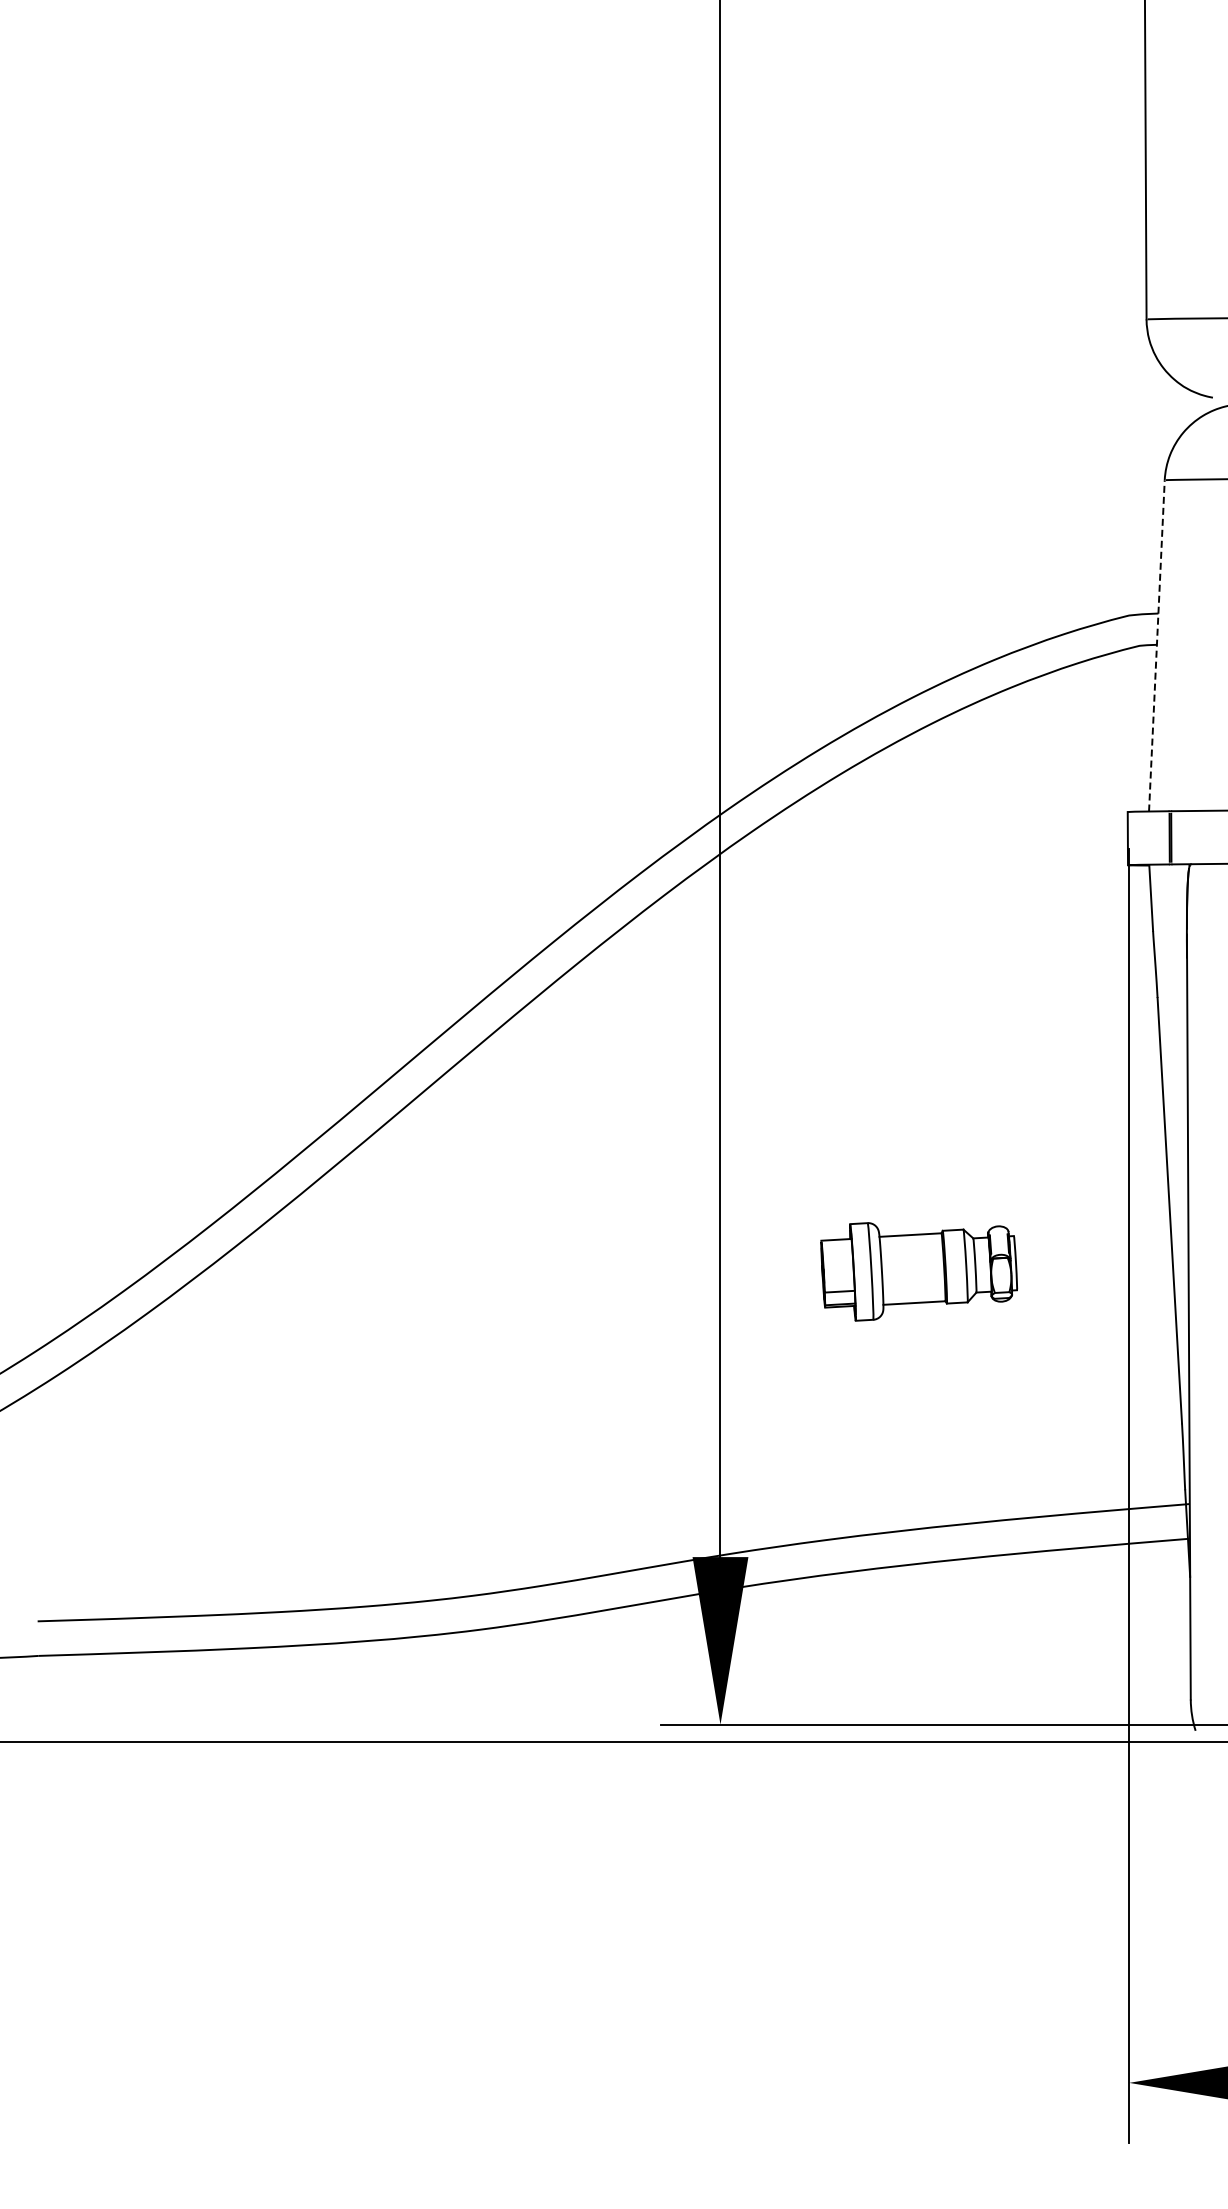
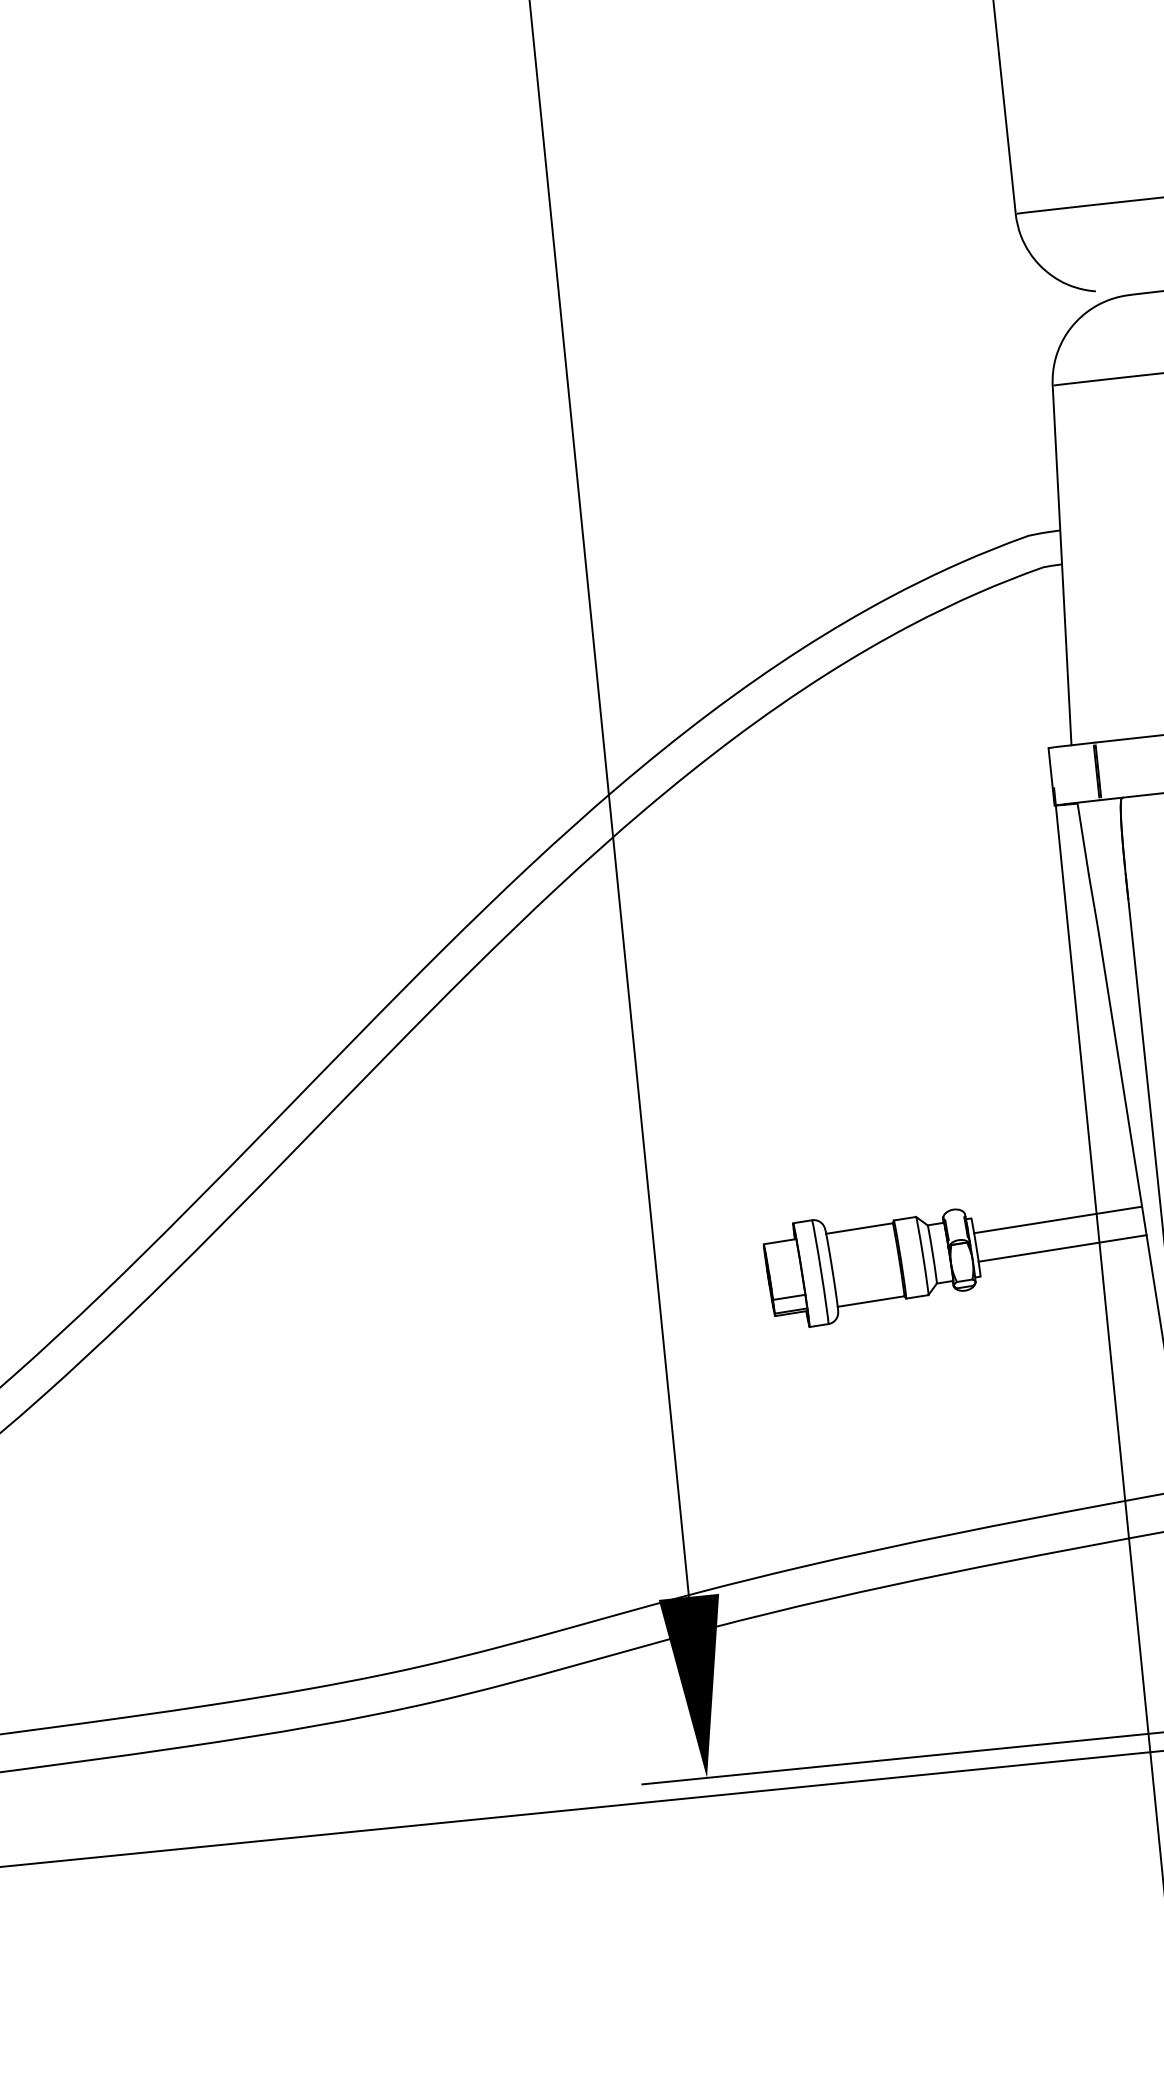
line: (1156, 645) -> (1061, 565), dashed -> solid
line: (1093, 1244) -> (1058, 1219), added
line: (1094, 1271) -> (1062, 1248), added

